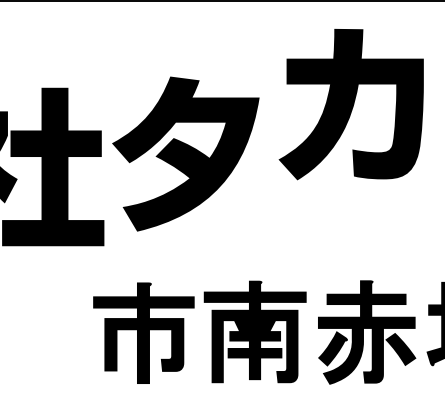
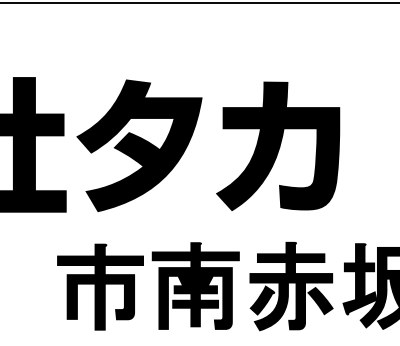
part: (351, 103) -> (278, 145), moved
part: (185, 153) -> (139, 145), moved

